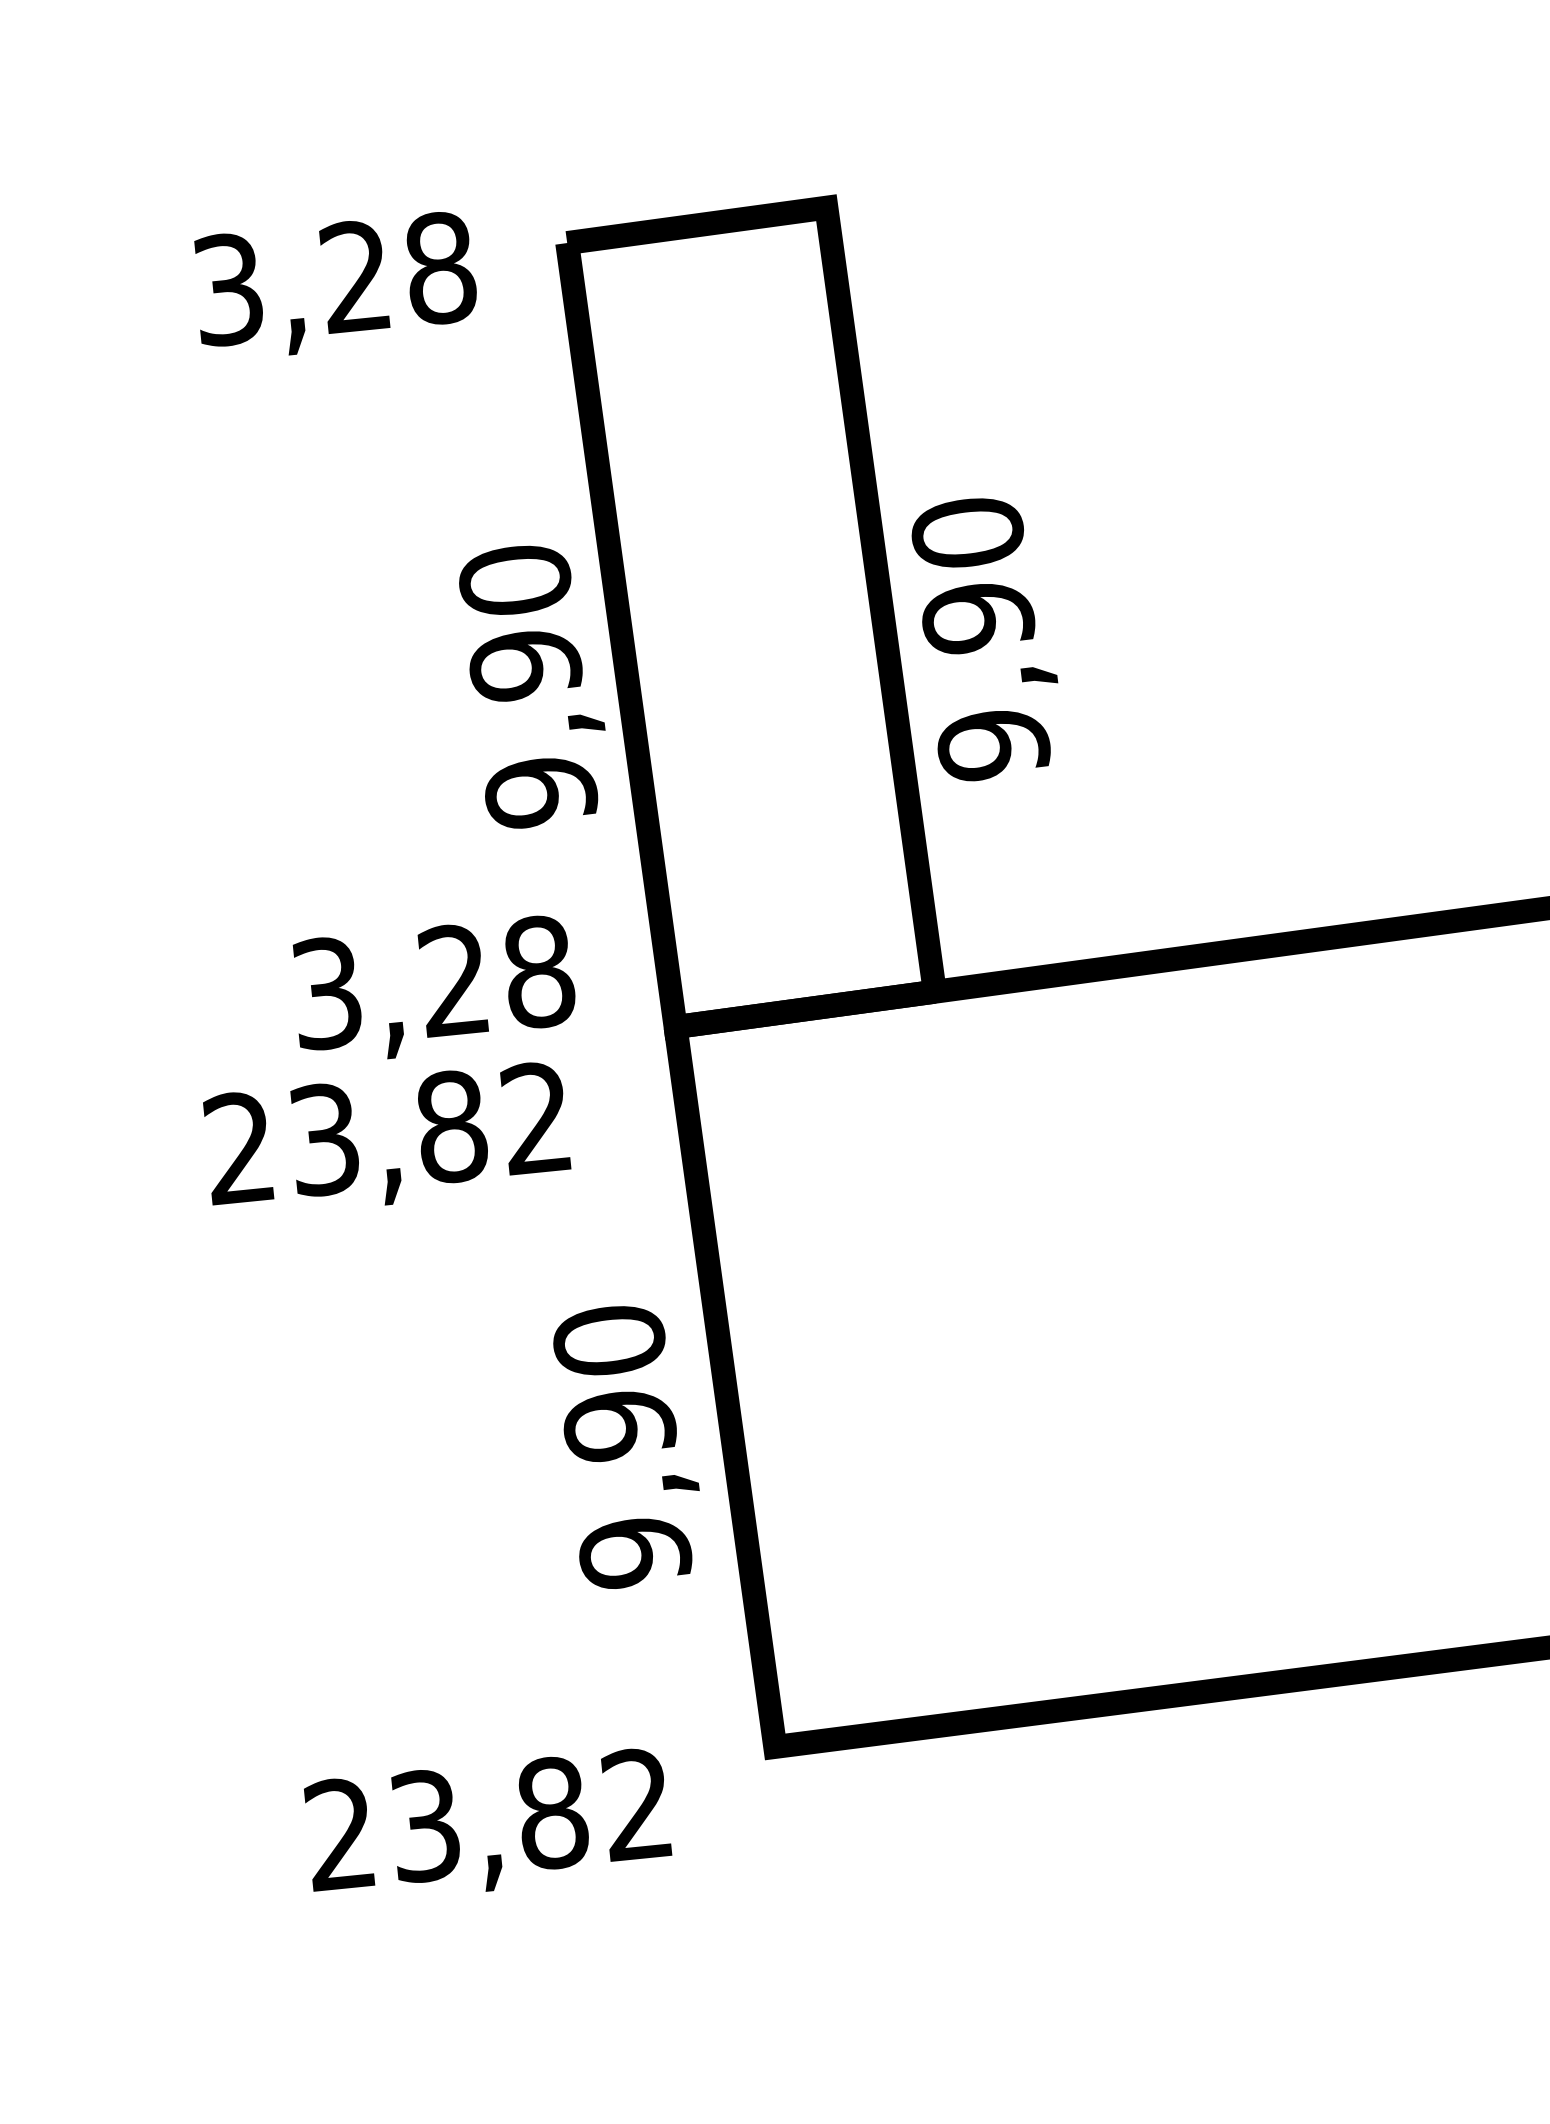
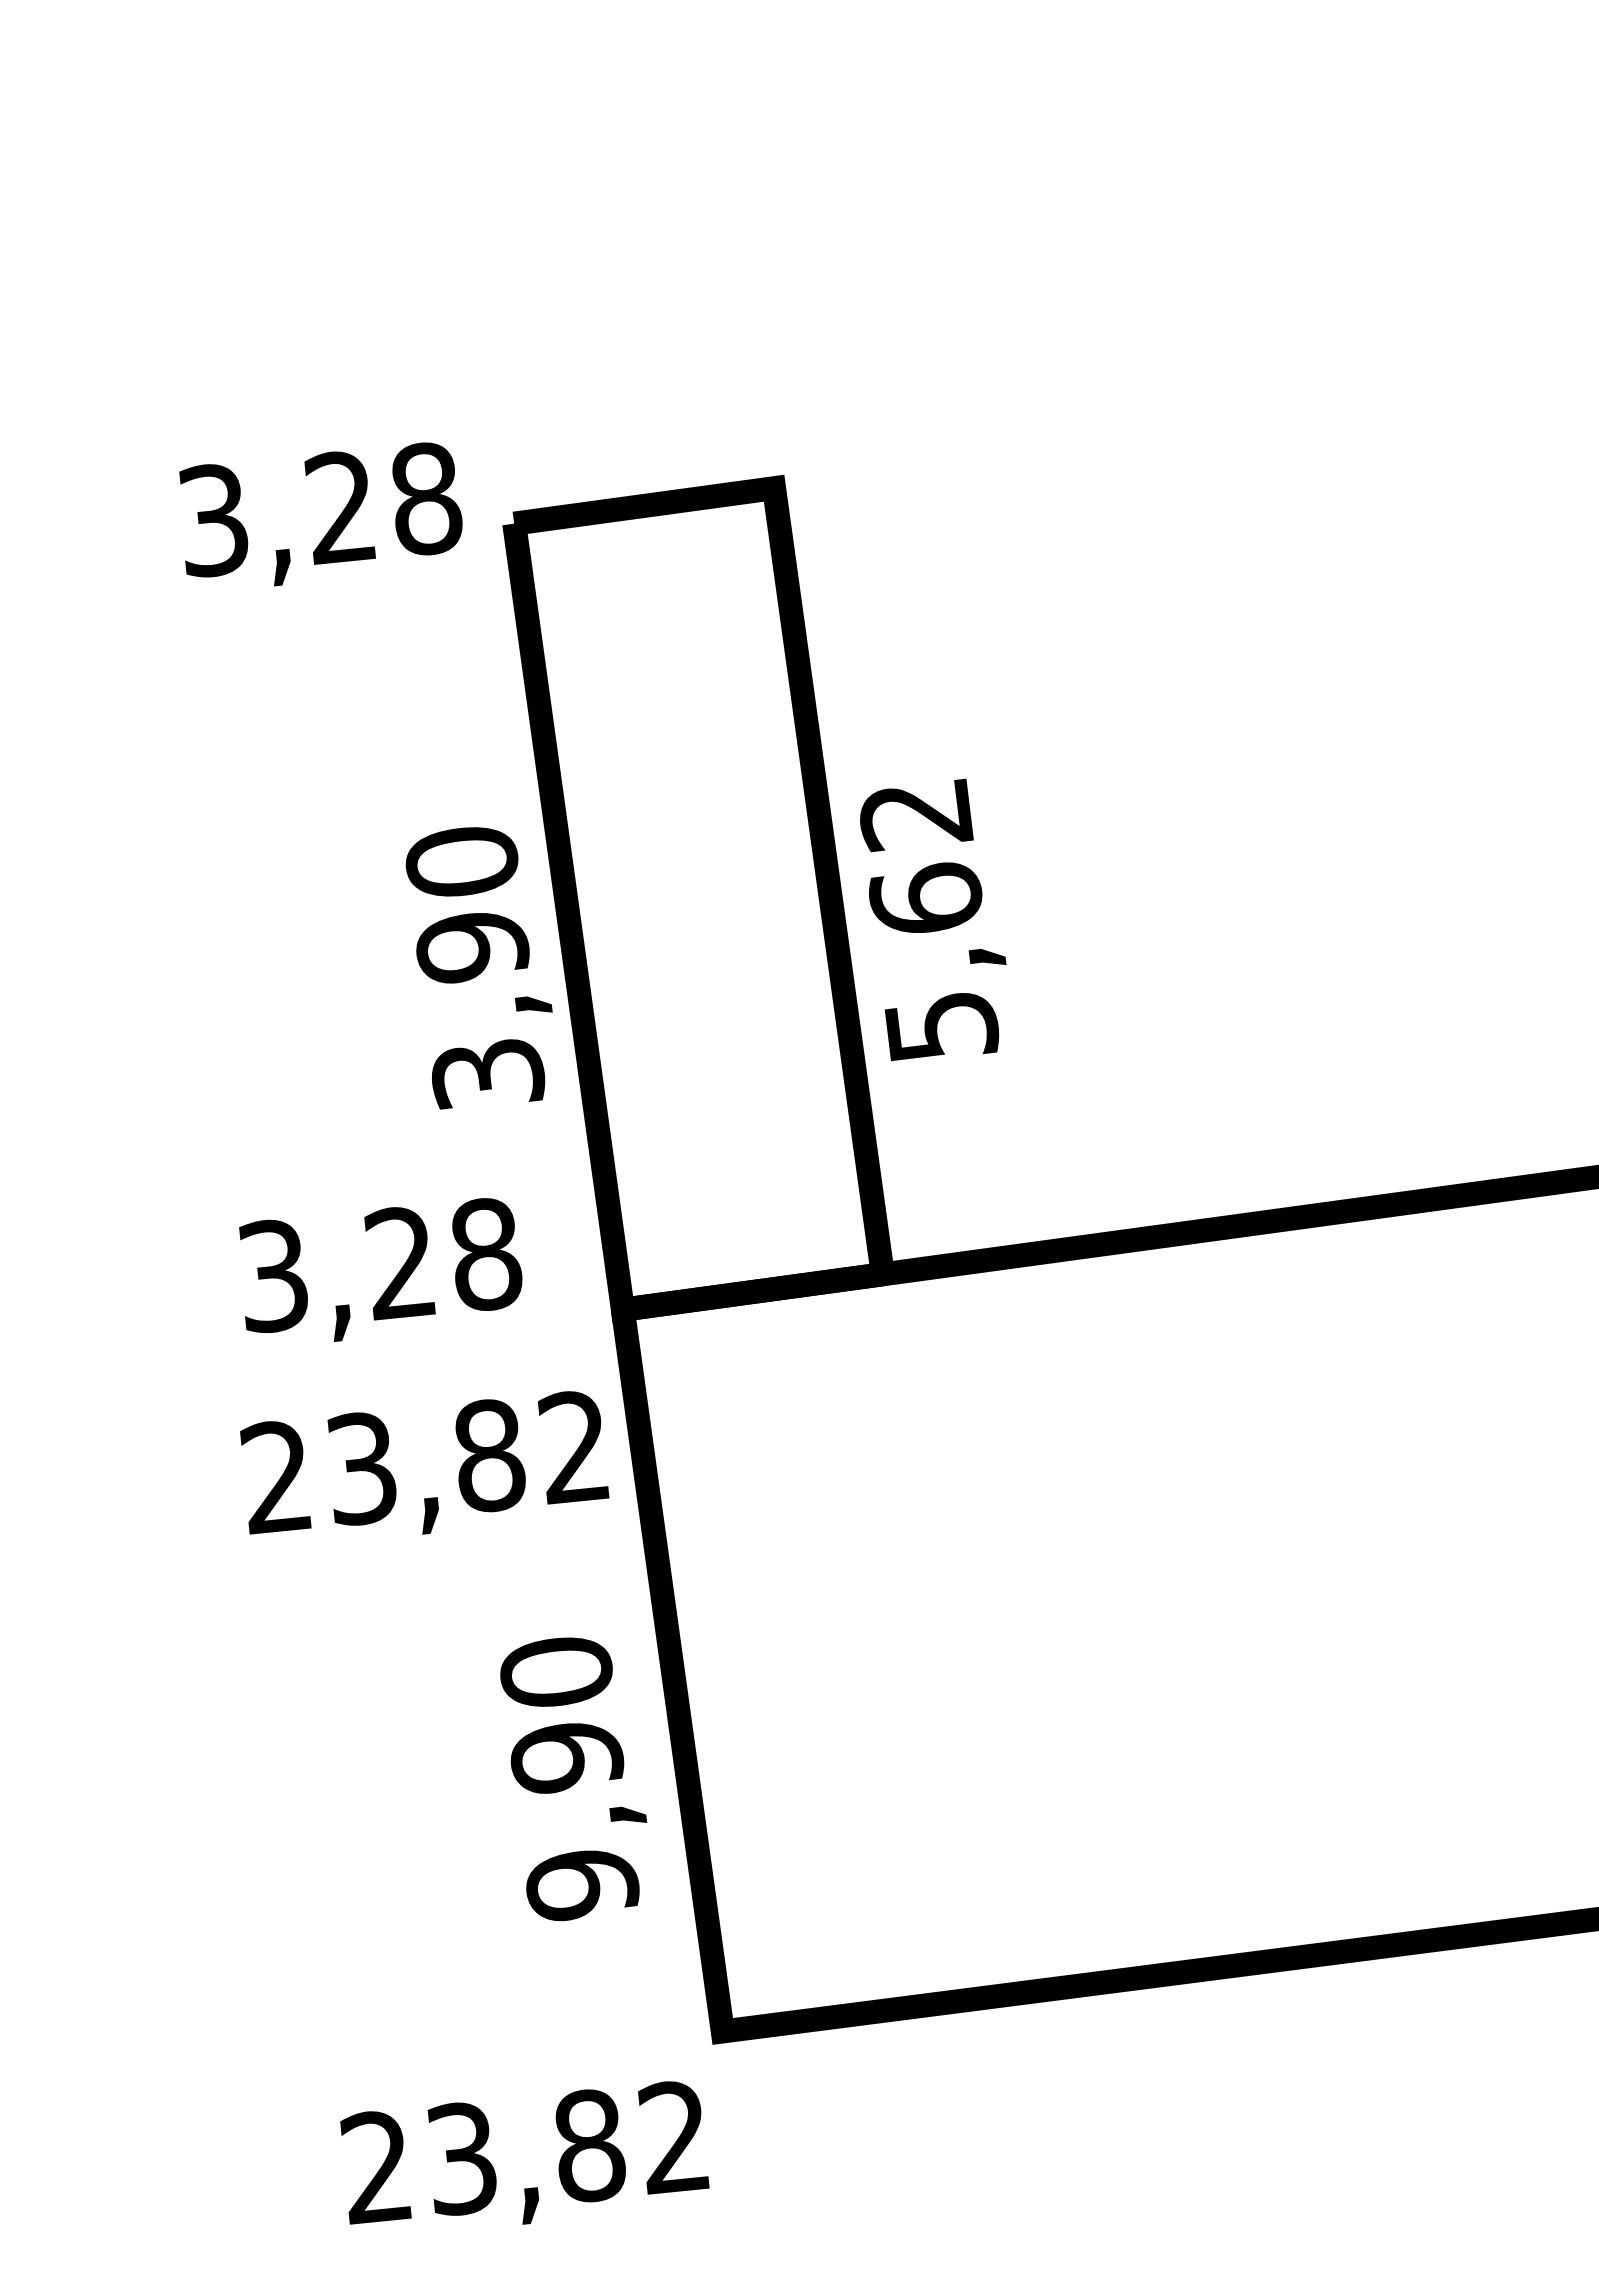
text: (335, 283) -> (320, 514), moved
text: (981, 638) -> (929, 920), 9,90 -> 5,62
text: (540, 792) -> (487, 1074), 9,90 -> 3,90
text: (386, 1133) -> (424, 1462), moved
text: (626, 1447) -> (573, 1779), moved
text: (487, 1819) -> (524, 2152), moved

